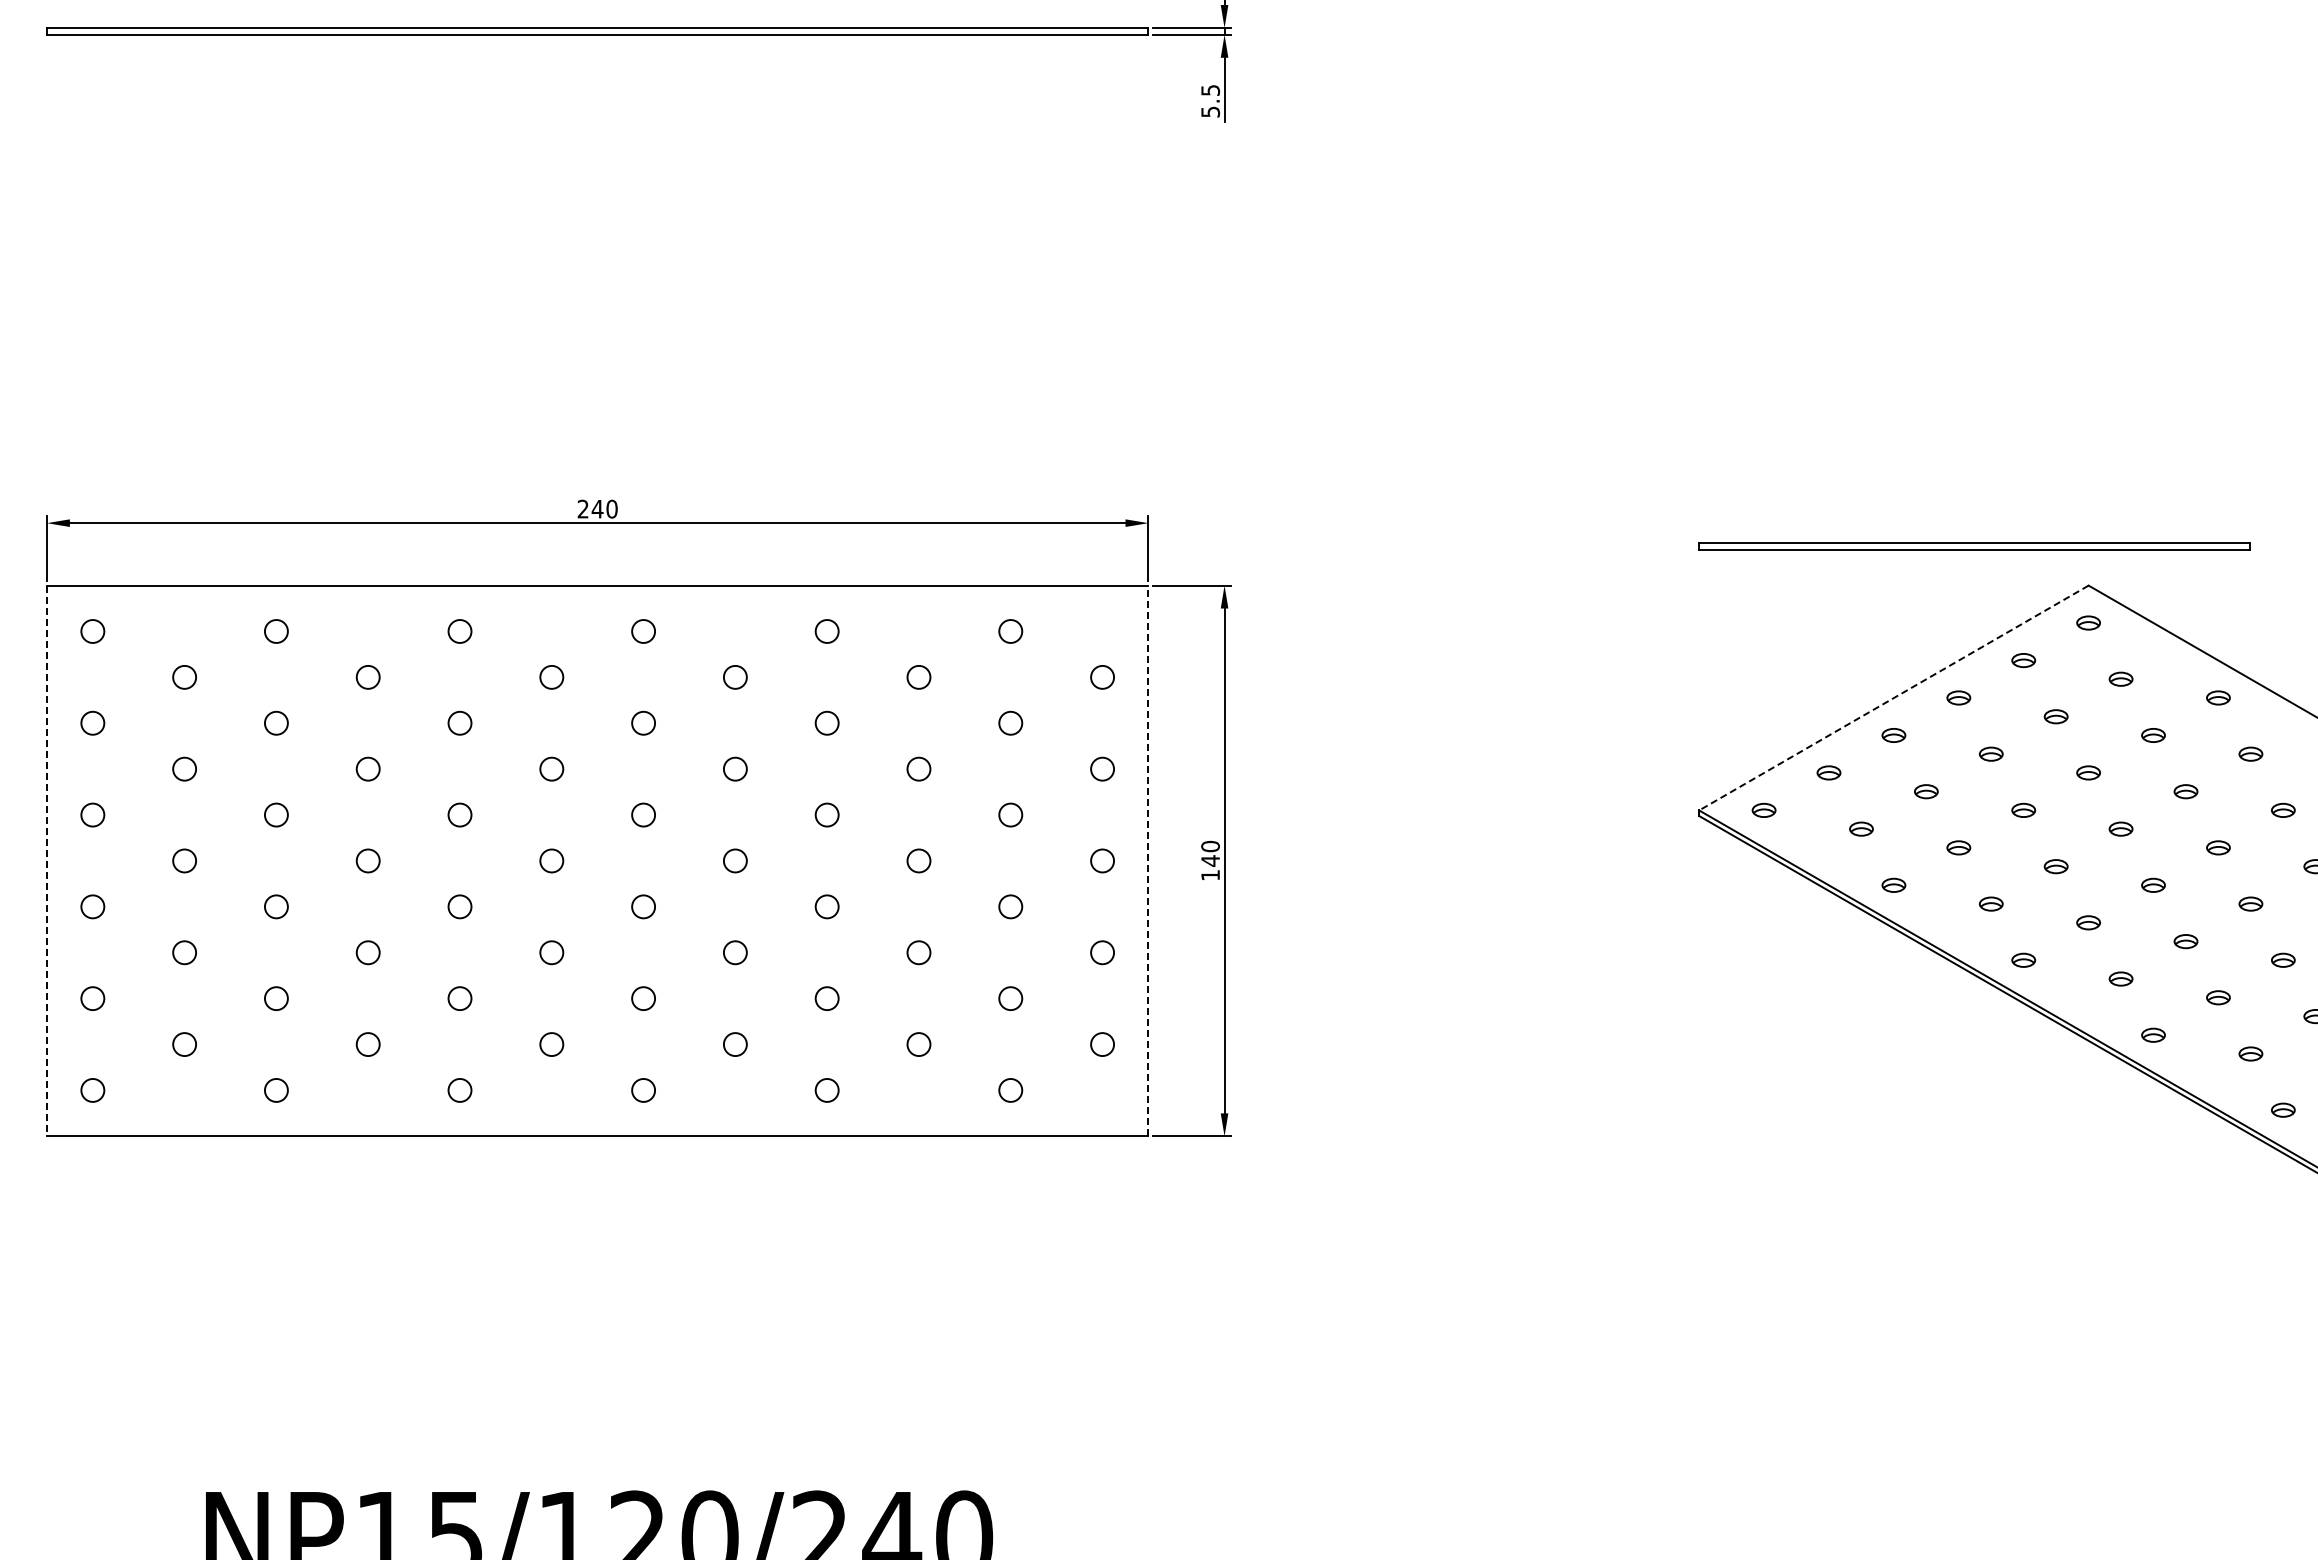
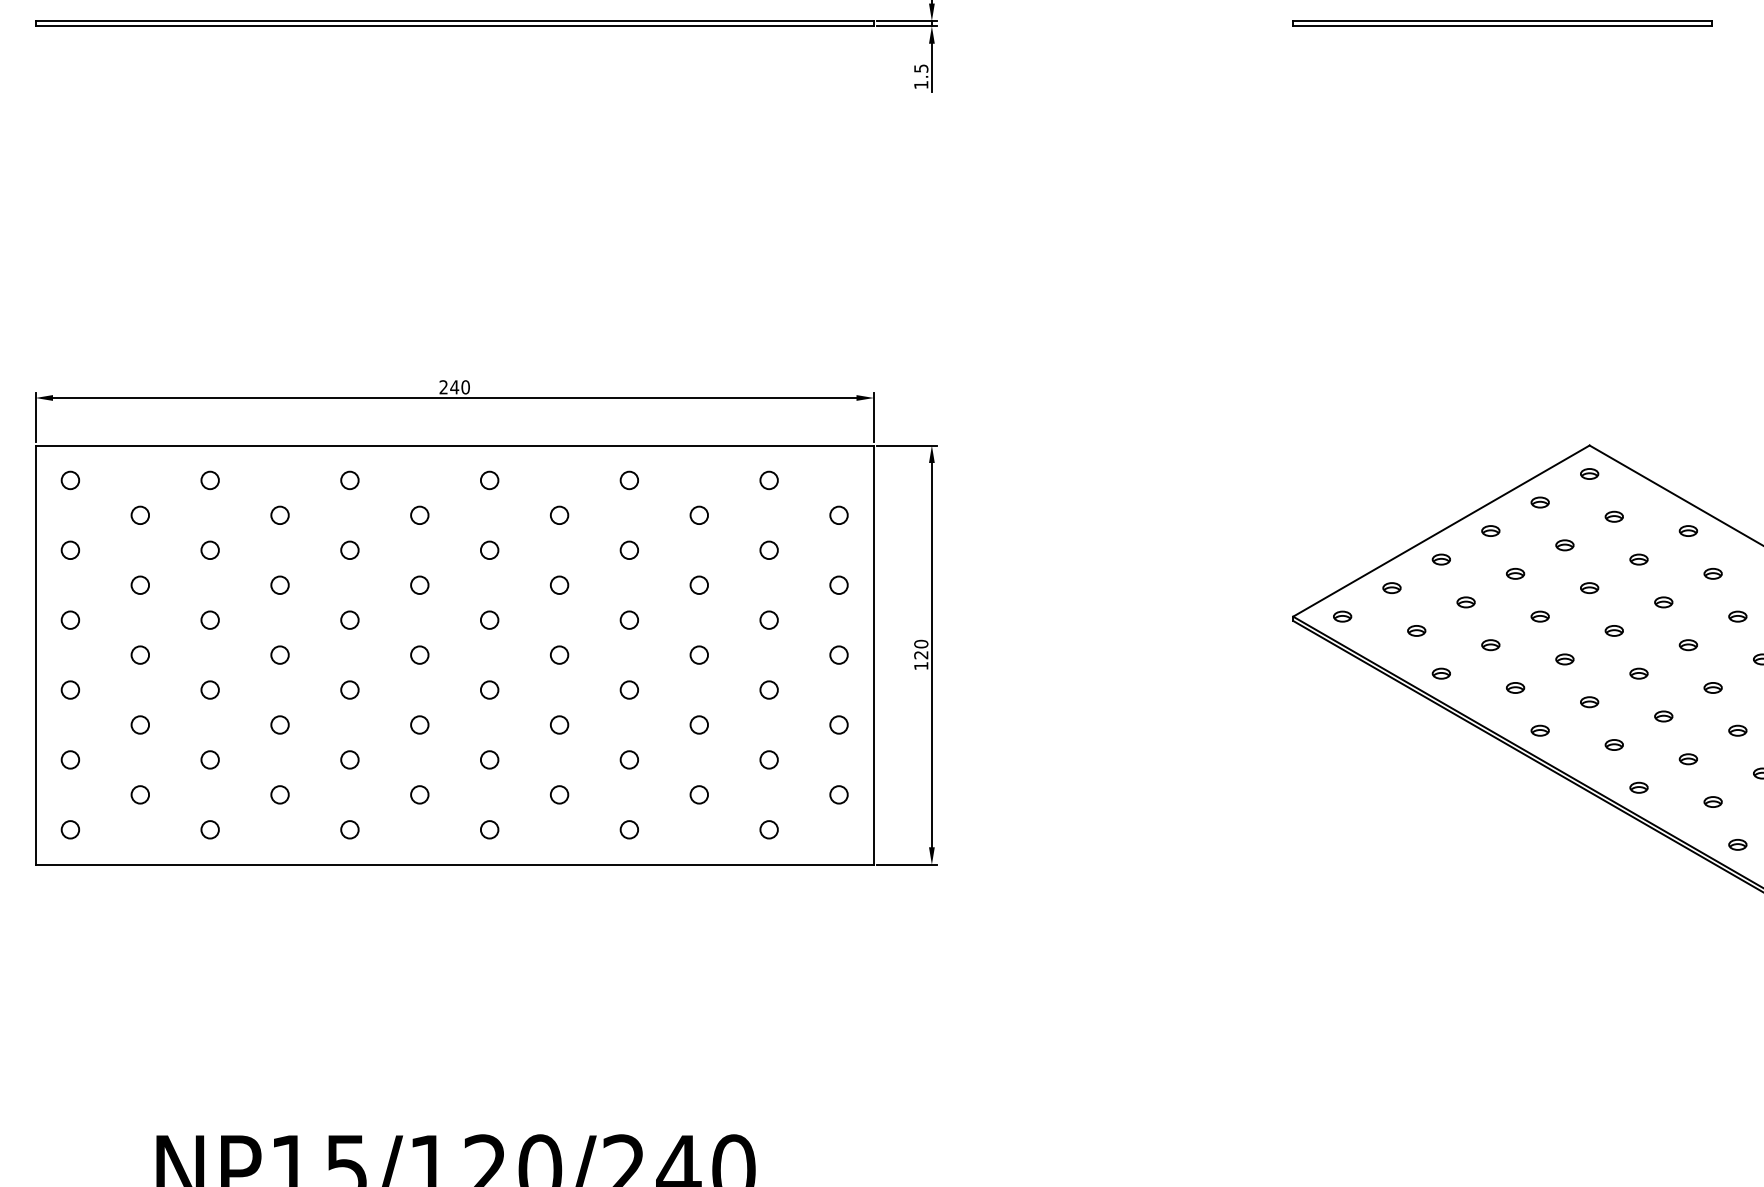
text: (1210, 111) -> (921, 84), 5.5 -> 1.5
part: (1974, 546) -> (1502, 23), moved
line: (1893, 698) -> (1441, 531), dashed -> solid
line: (1148, 860) -> (874, 654), dashed -> solid
text: (1210, 860) -> (921, 654), 140 -> 120
line: (46, 861) -> (35, 655), dashed -> solid

